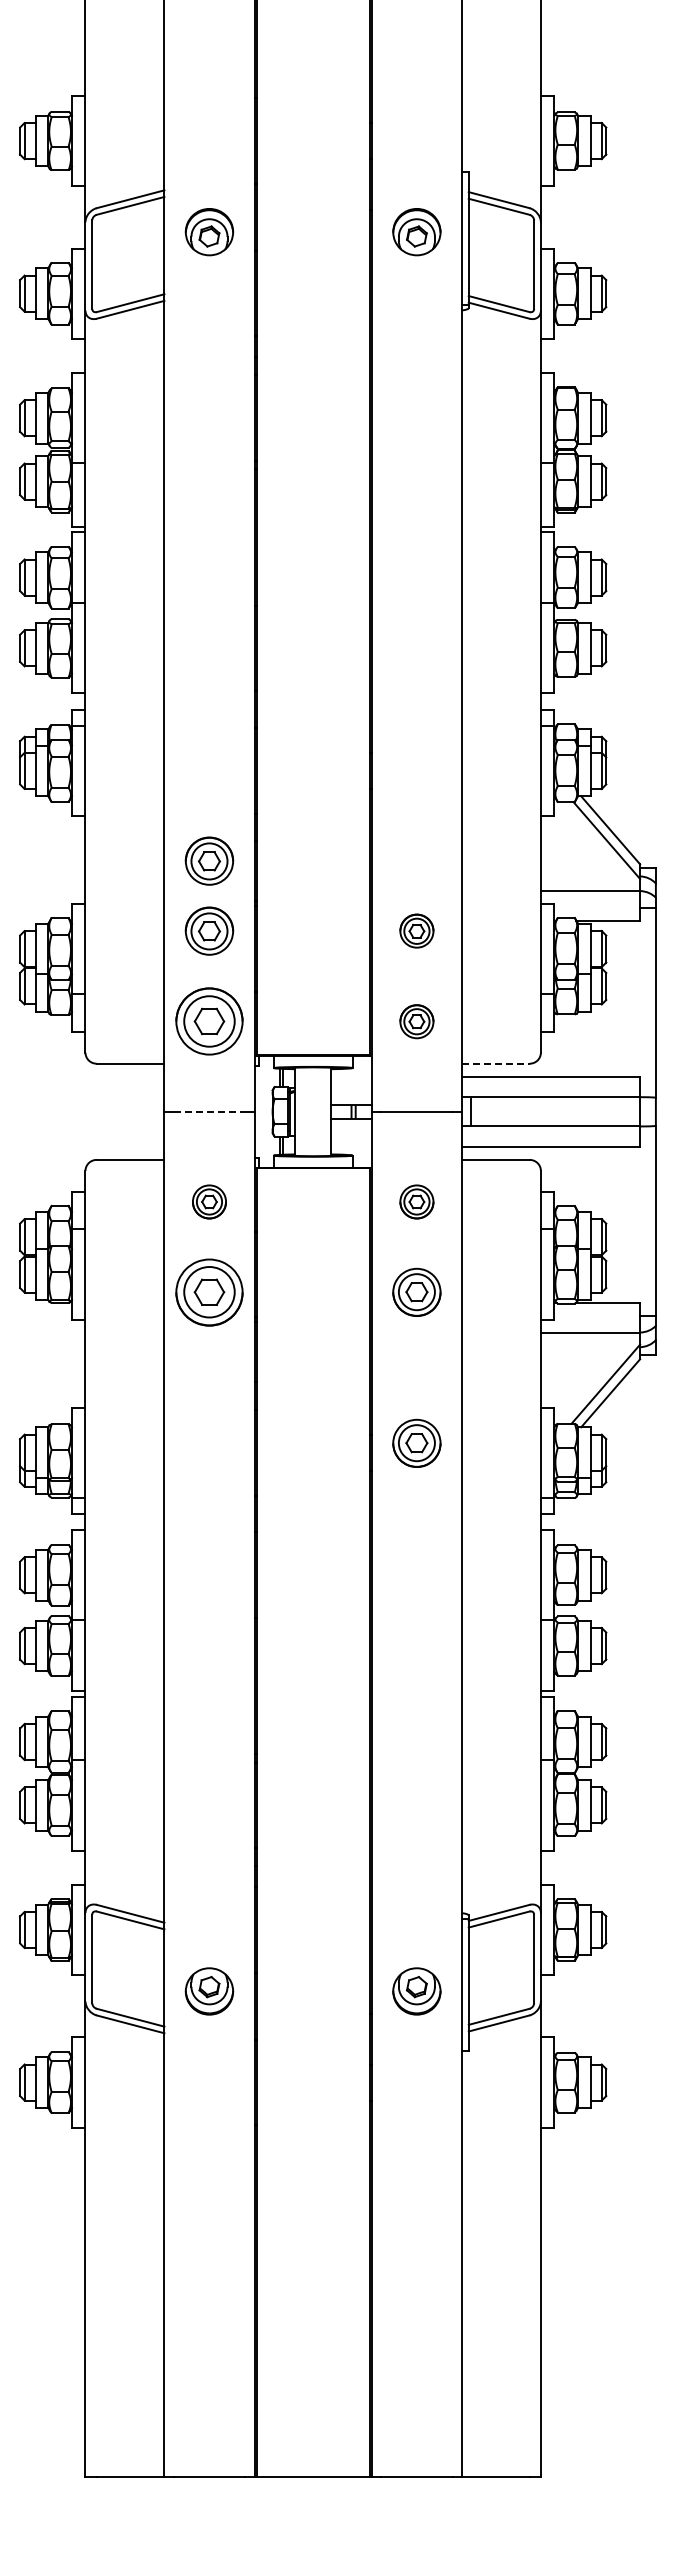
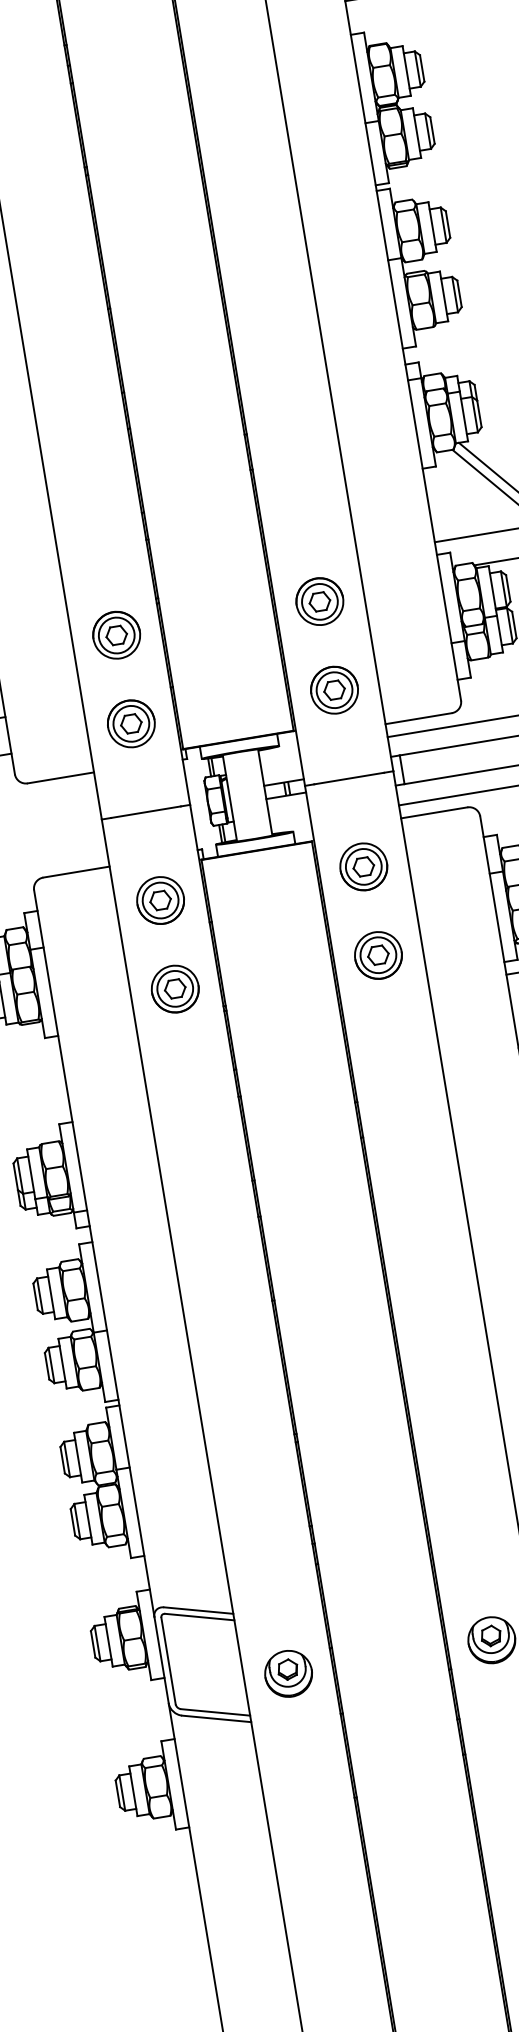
part: (209, 860) -> (105, 566), removed
part: (416, 930) -> (319, 601), size x1.43
part: (209, 1021) -> (131, 723), size x0.71
part: (416, 1021) -> (334, 690), size x1.43
line: (495, 1063) -> (418, 718), dashed -> solid
line: (209, 1111) -> (145, 811), dashed -> solid
part: (209, 1201) -> (160, 900), size x1.43
part: (416, 1201) -> (363, 866), size x1.43
part: (209, 1291) -> (175, 988), size x0.71
part: (416, 1442) -> (402, 1102), removed

